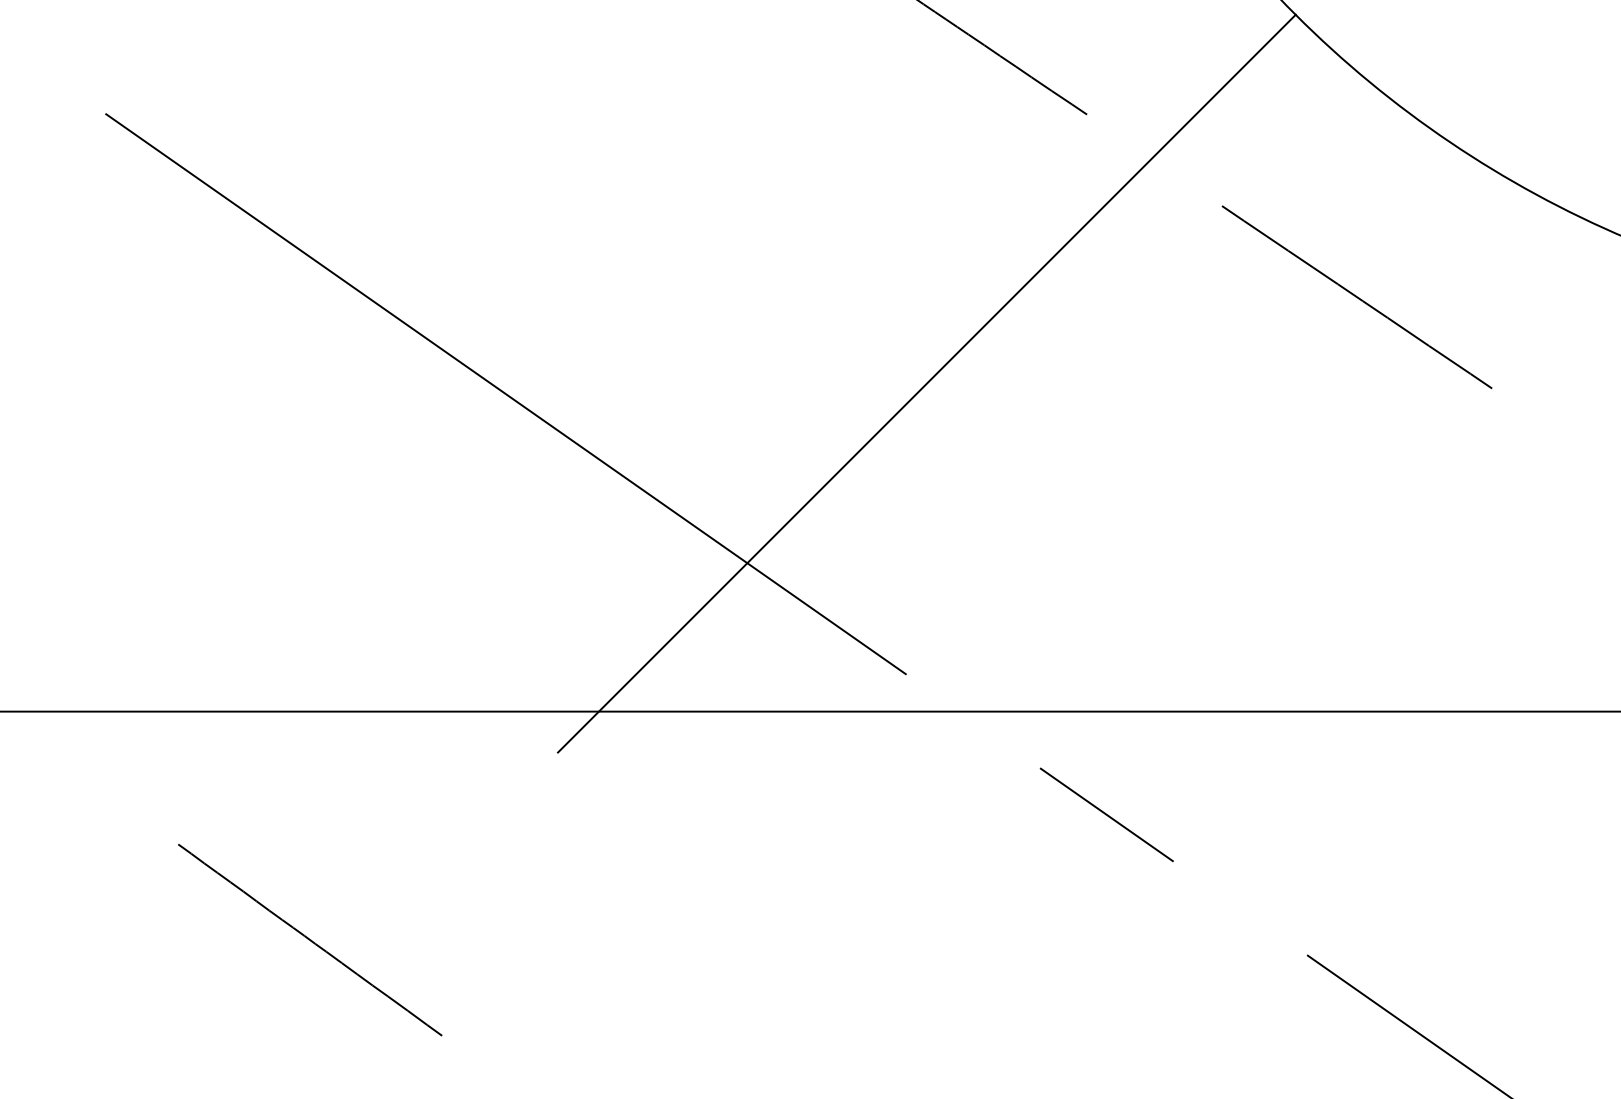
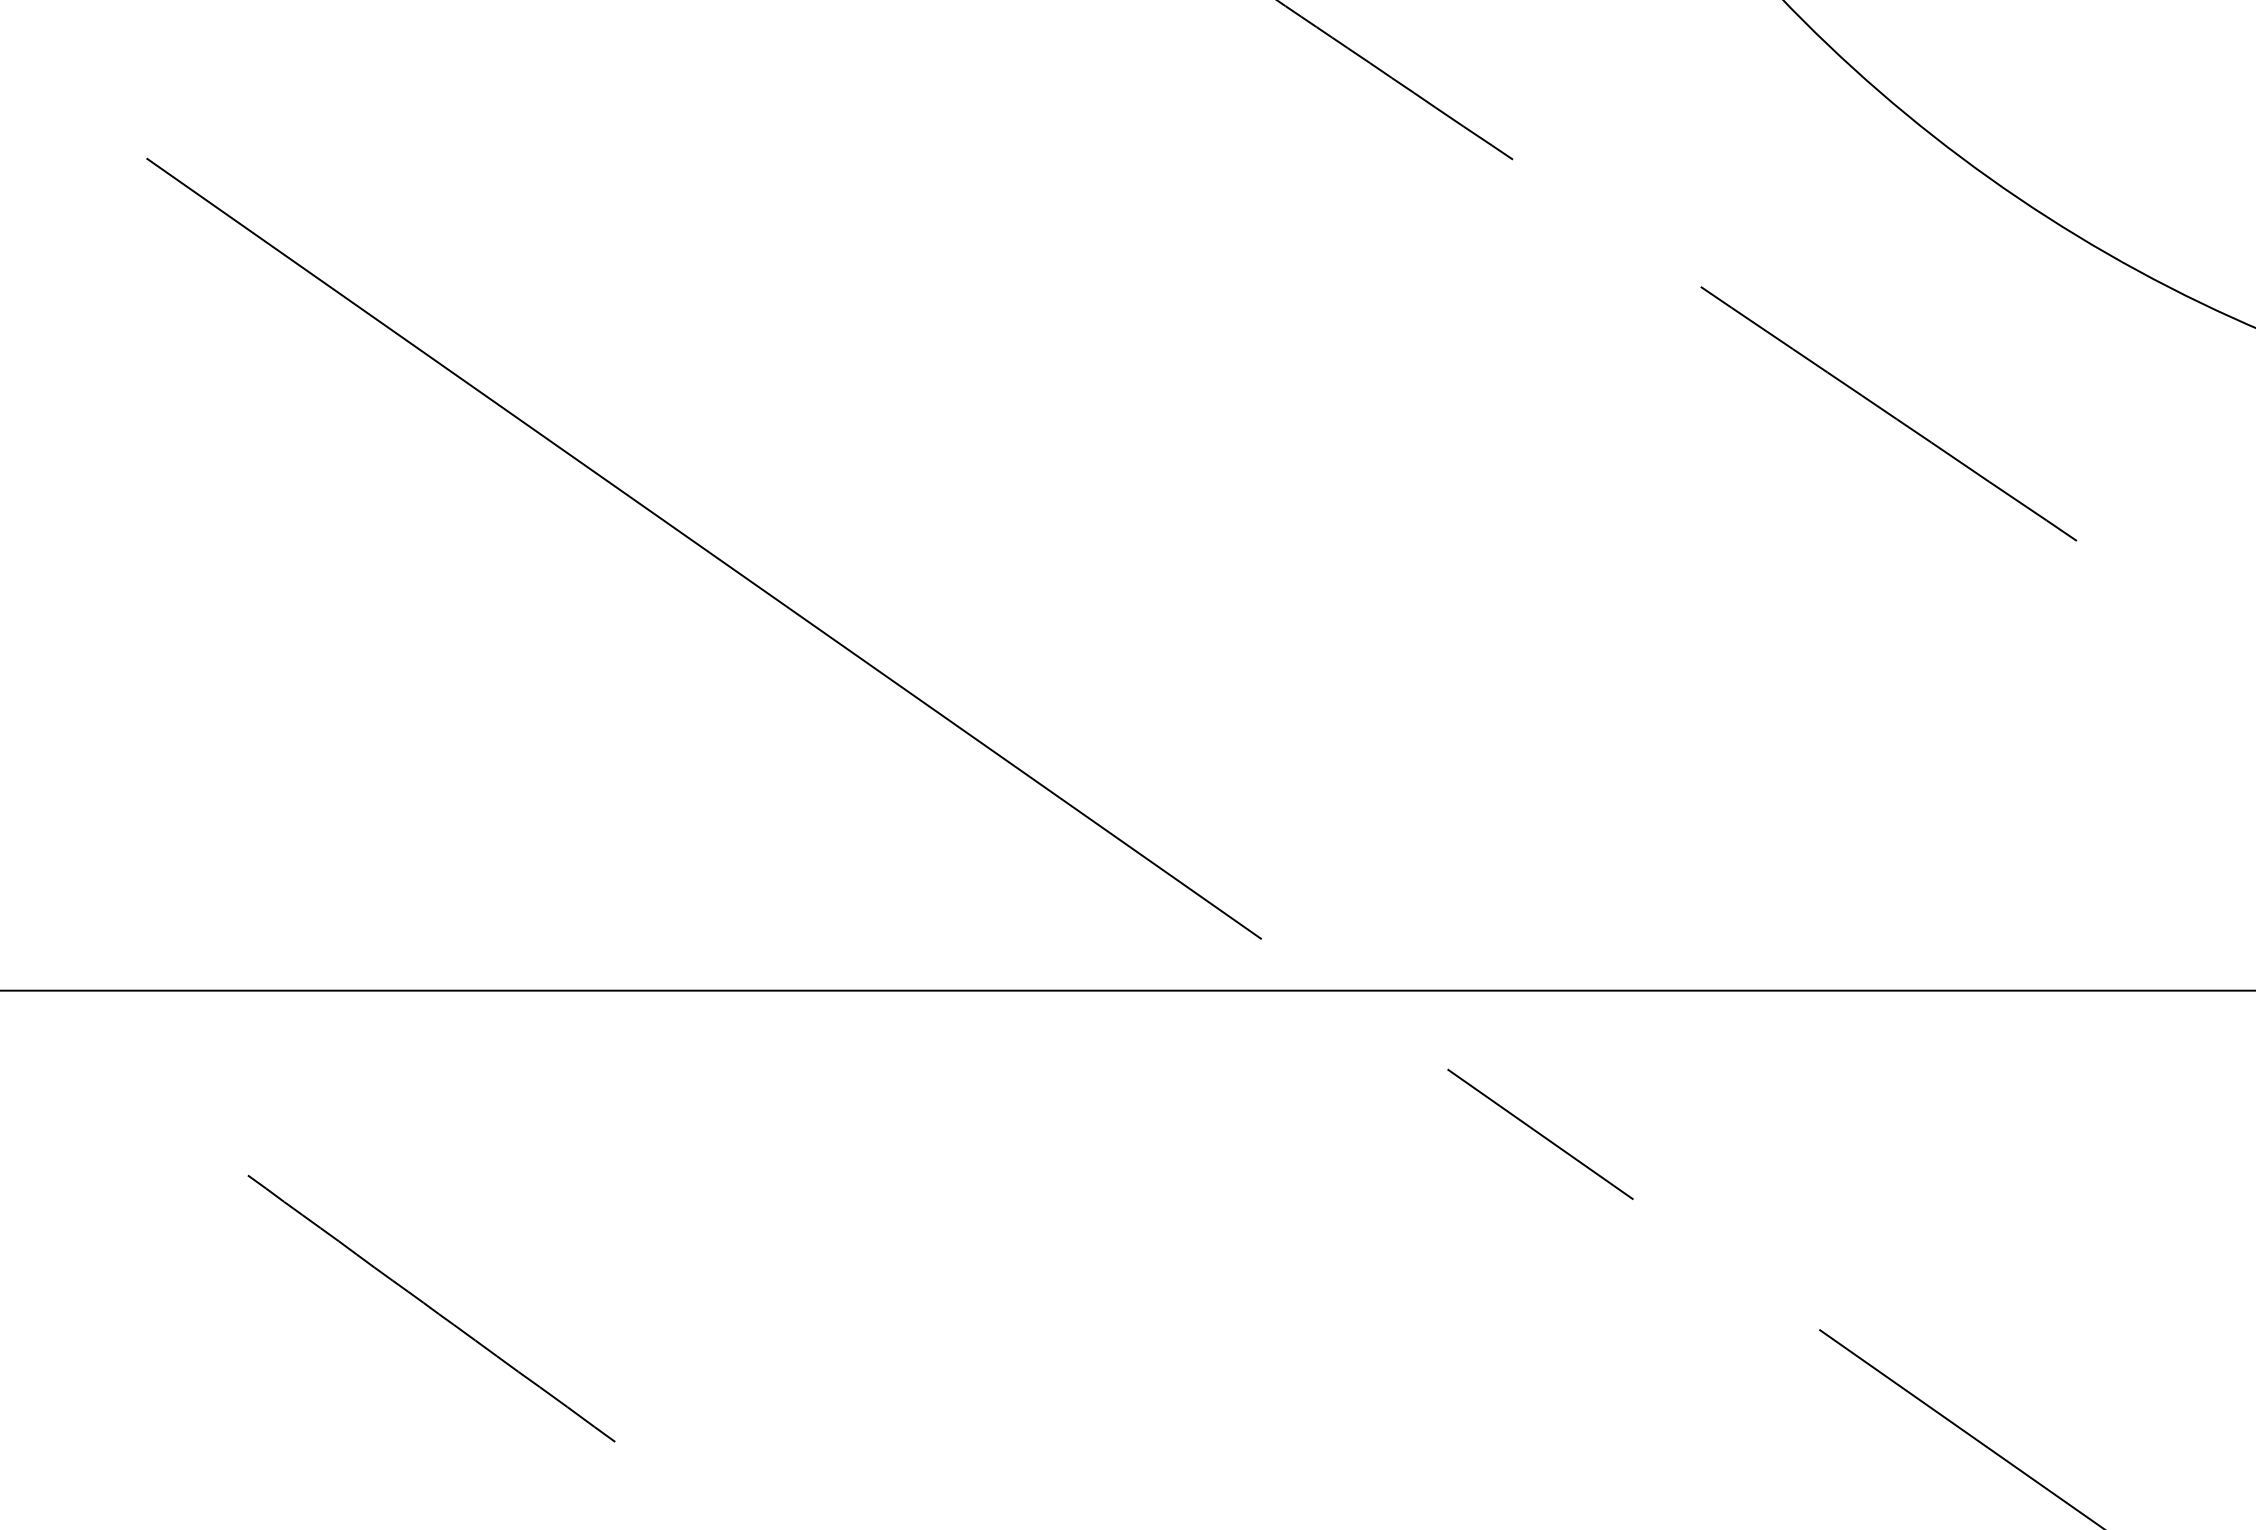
line: (926, 383) -> (1289, 533), removed

